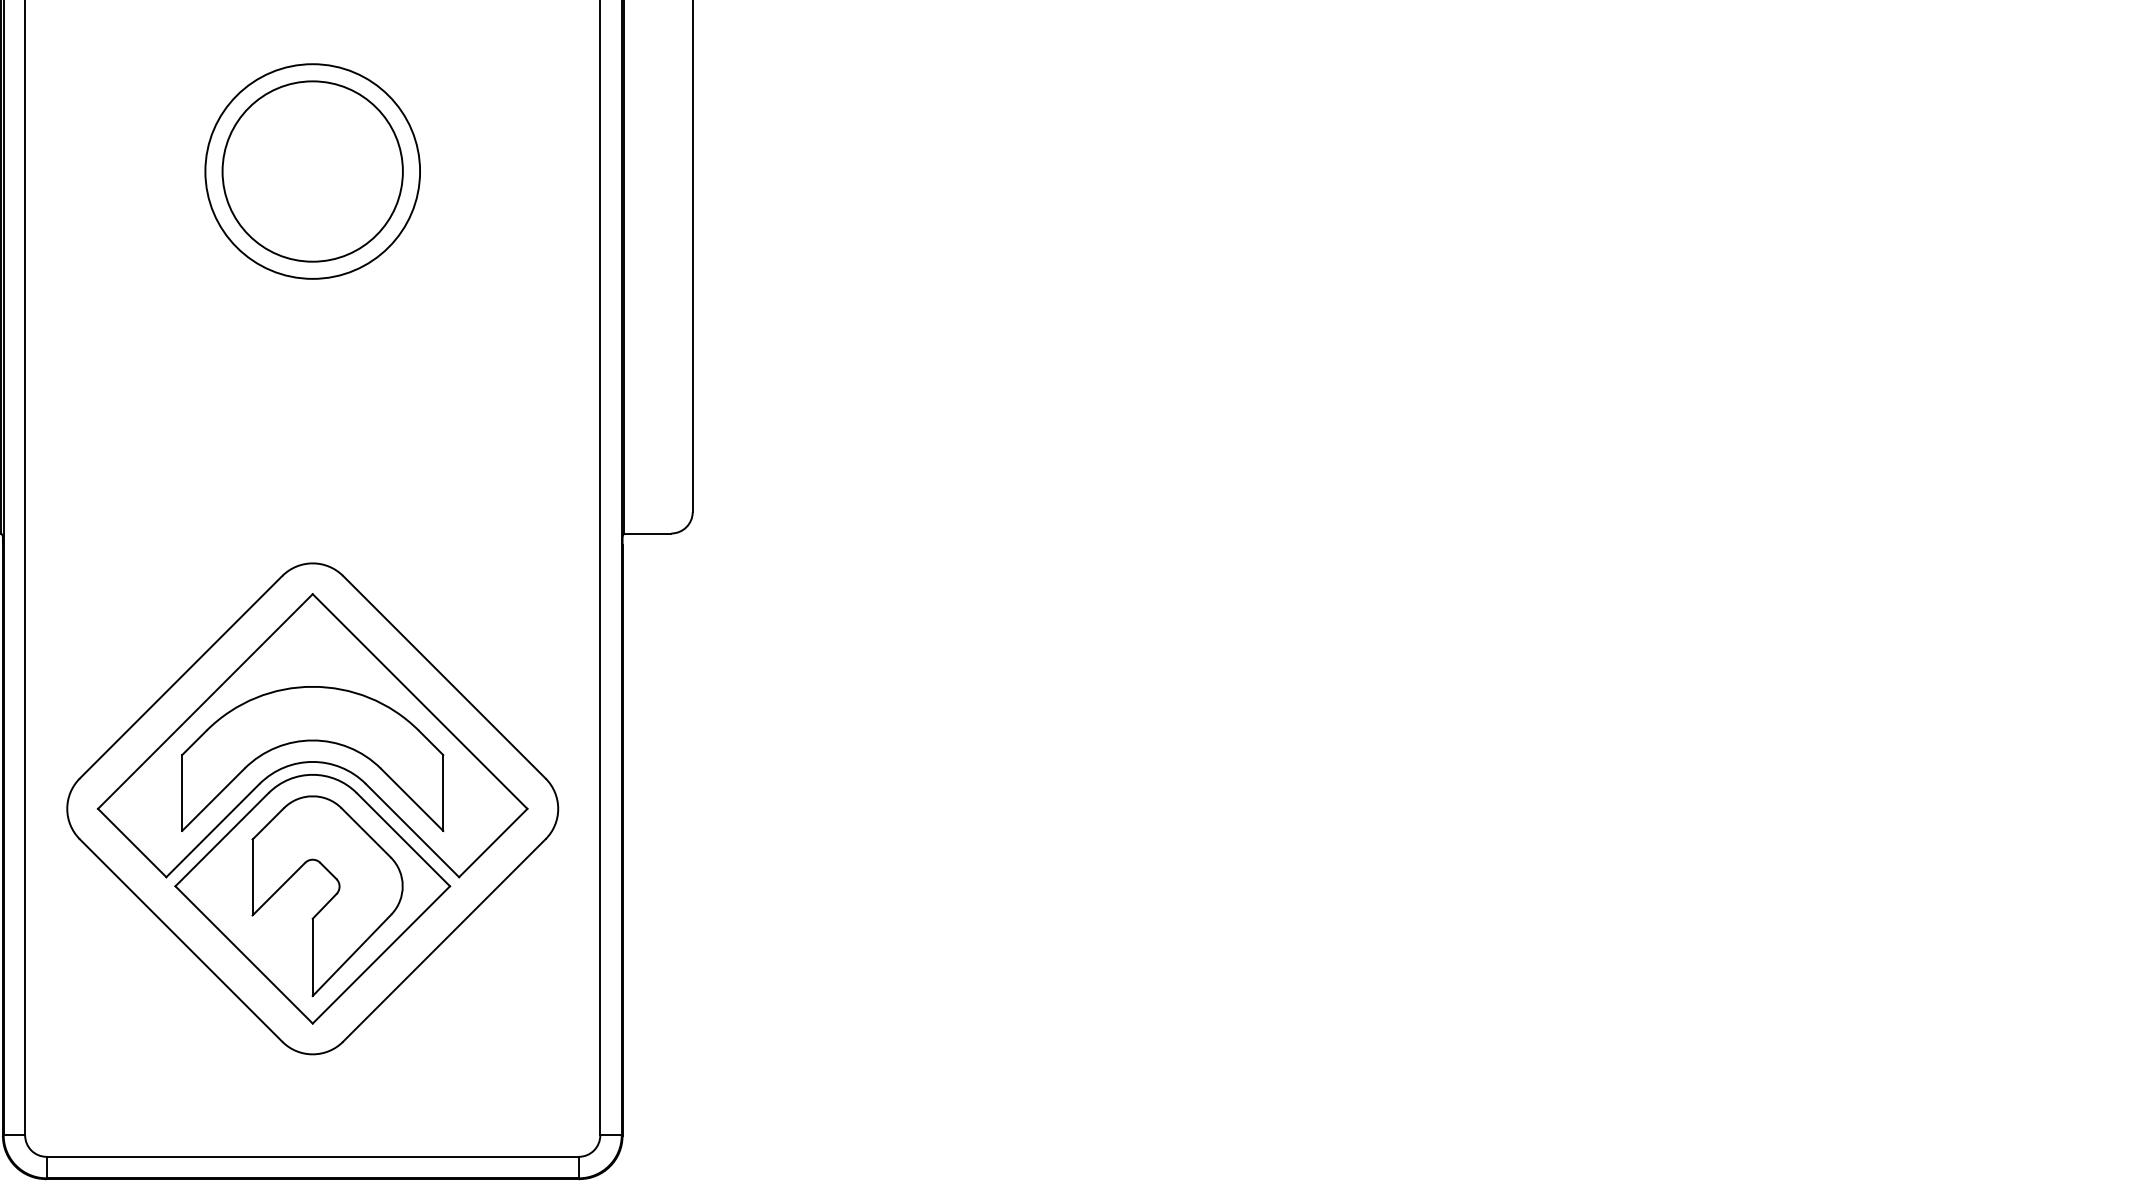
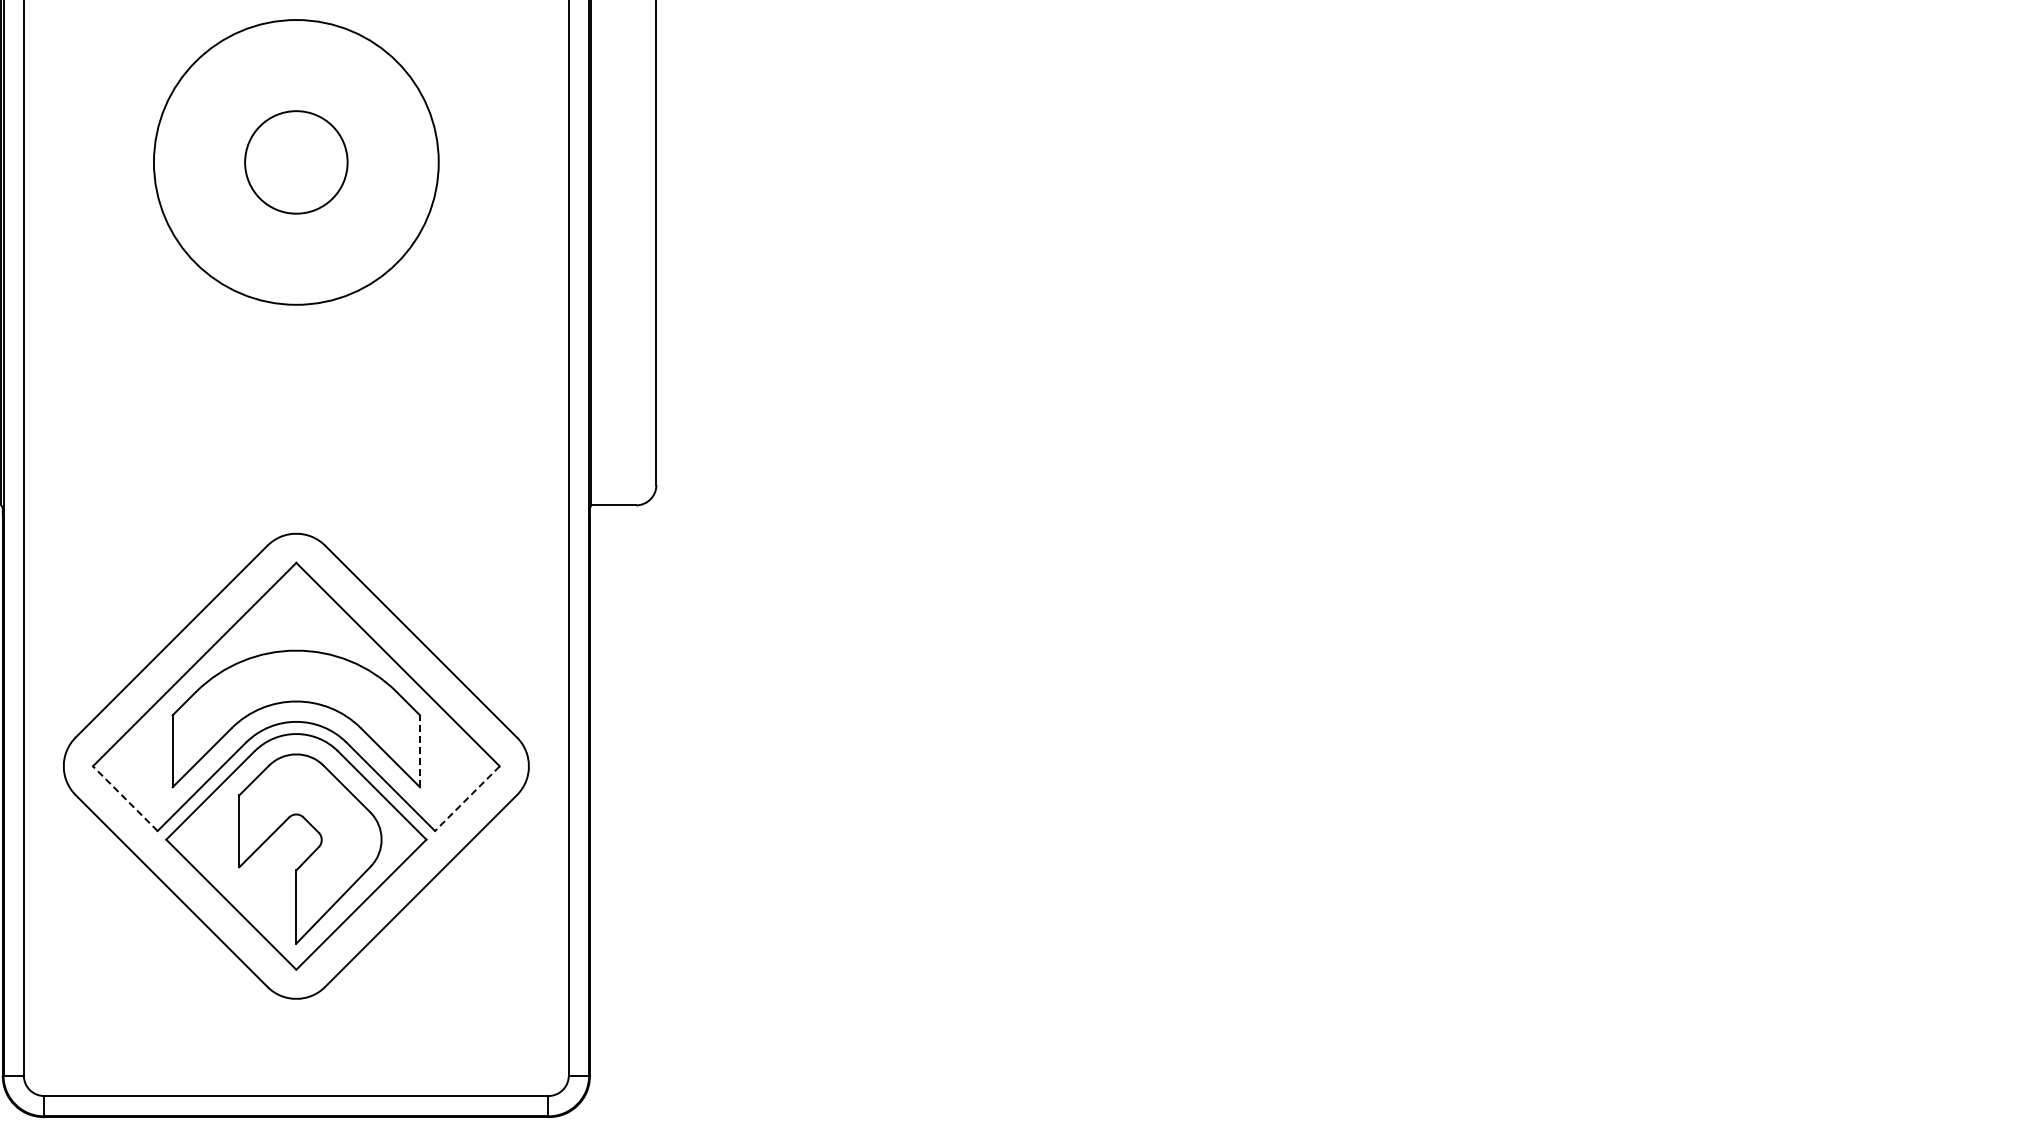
circle: (311, 171) -> (295, 162), size x0.6
circle: (312, 171) -> (296, 162), size x1.4
line: (443, 793) -> (420, 751), solid -> dashed
line: (132, 842) -> (125, 798), solid -> dashed
line: (493, 842) -> (467, 798), solid -> dashed

